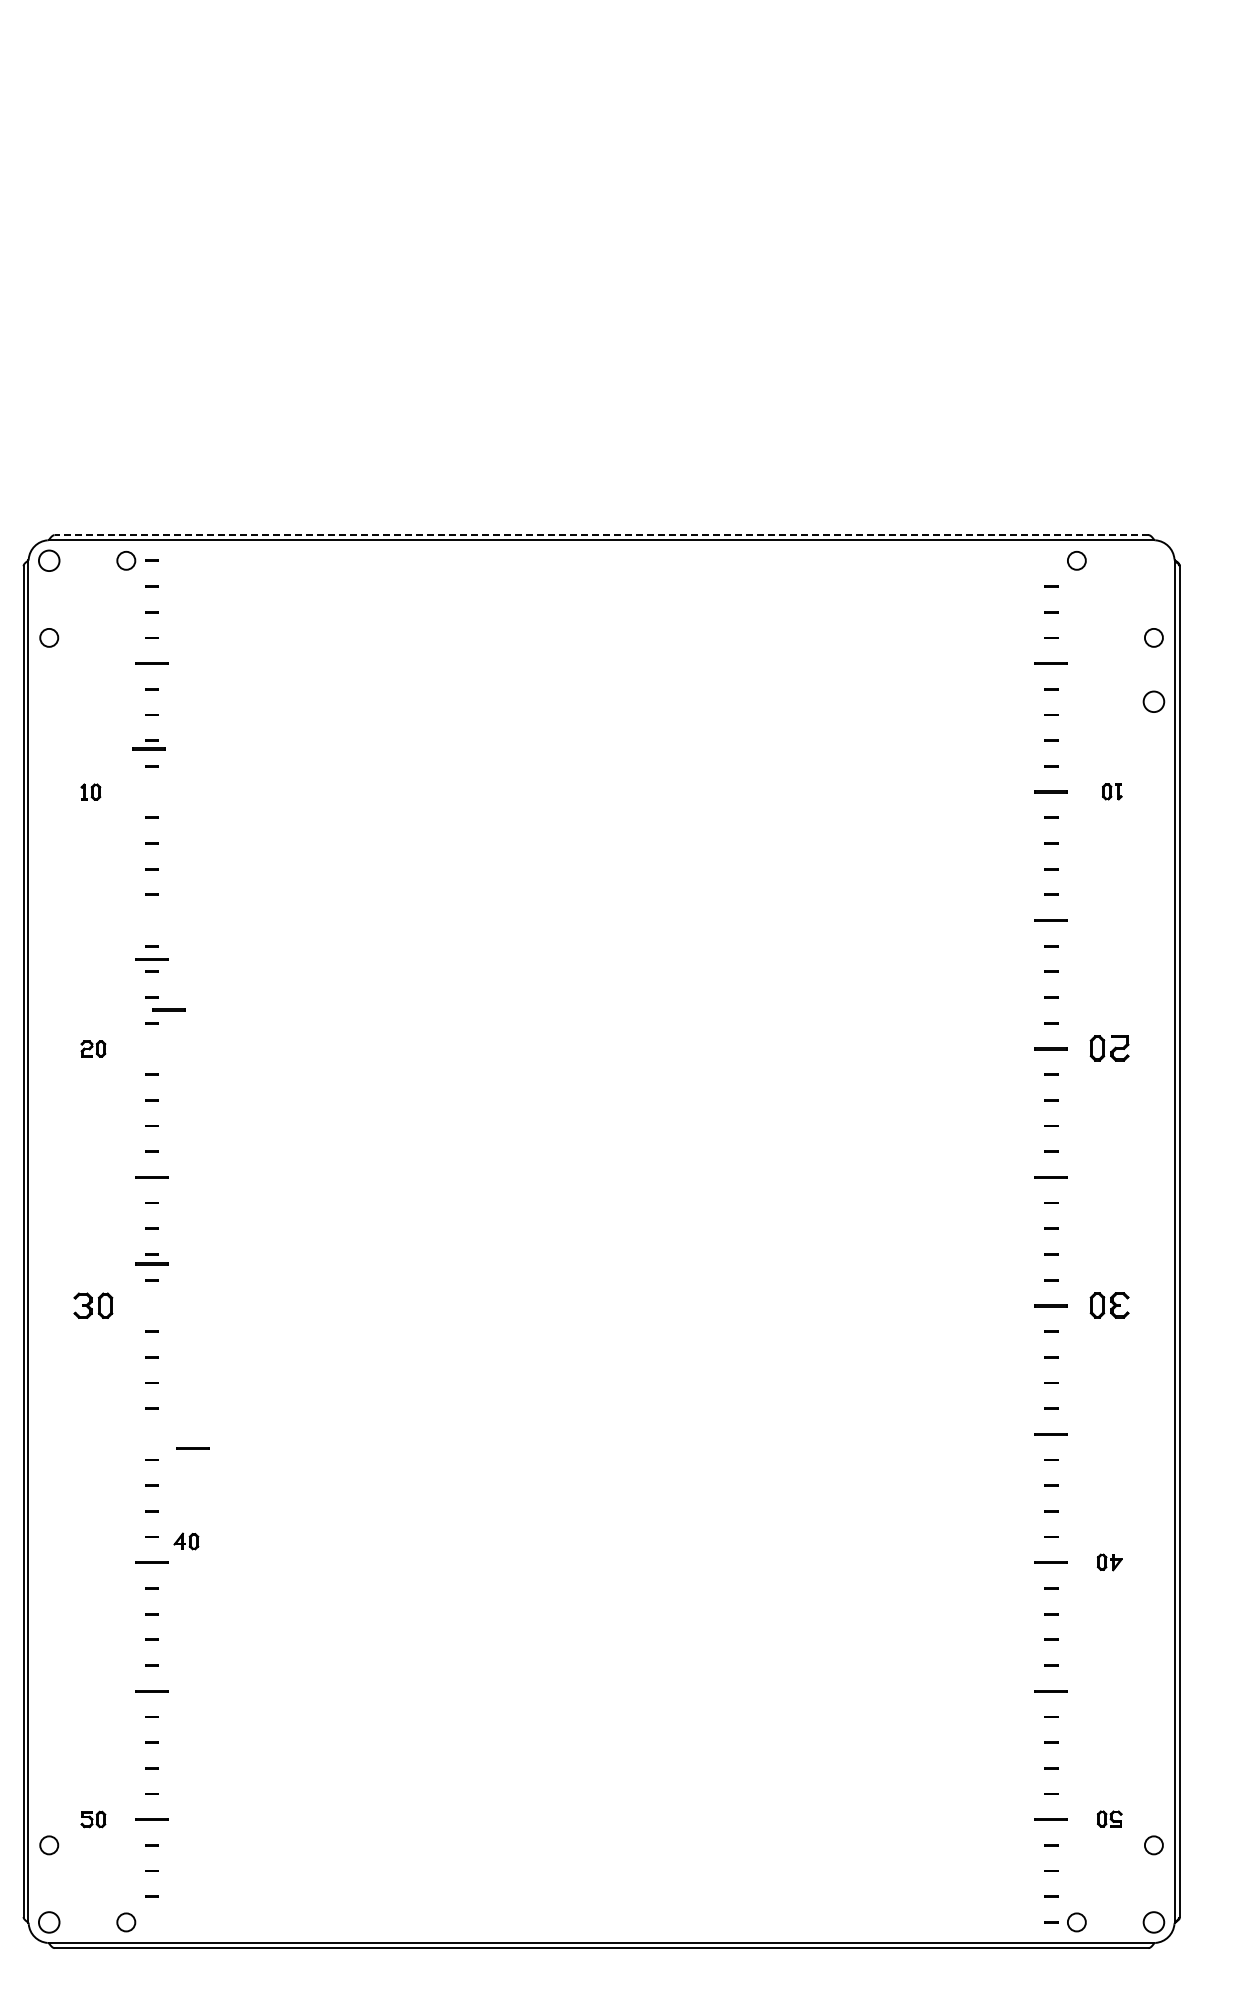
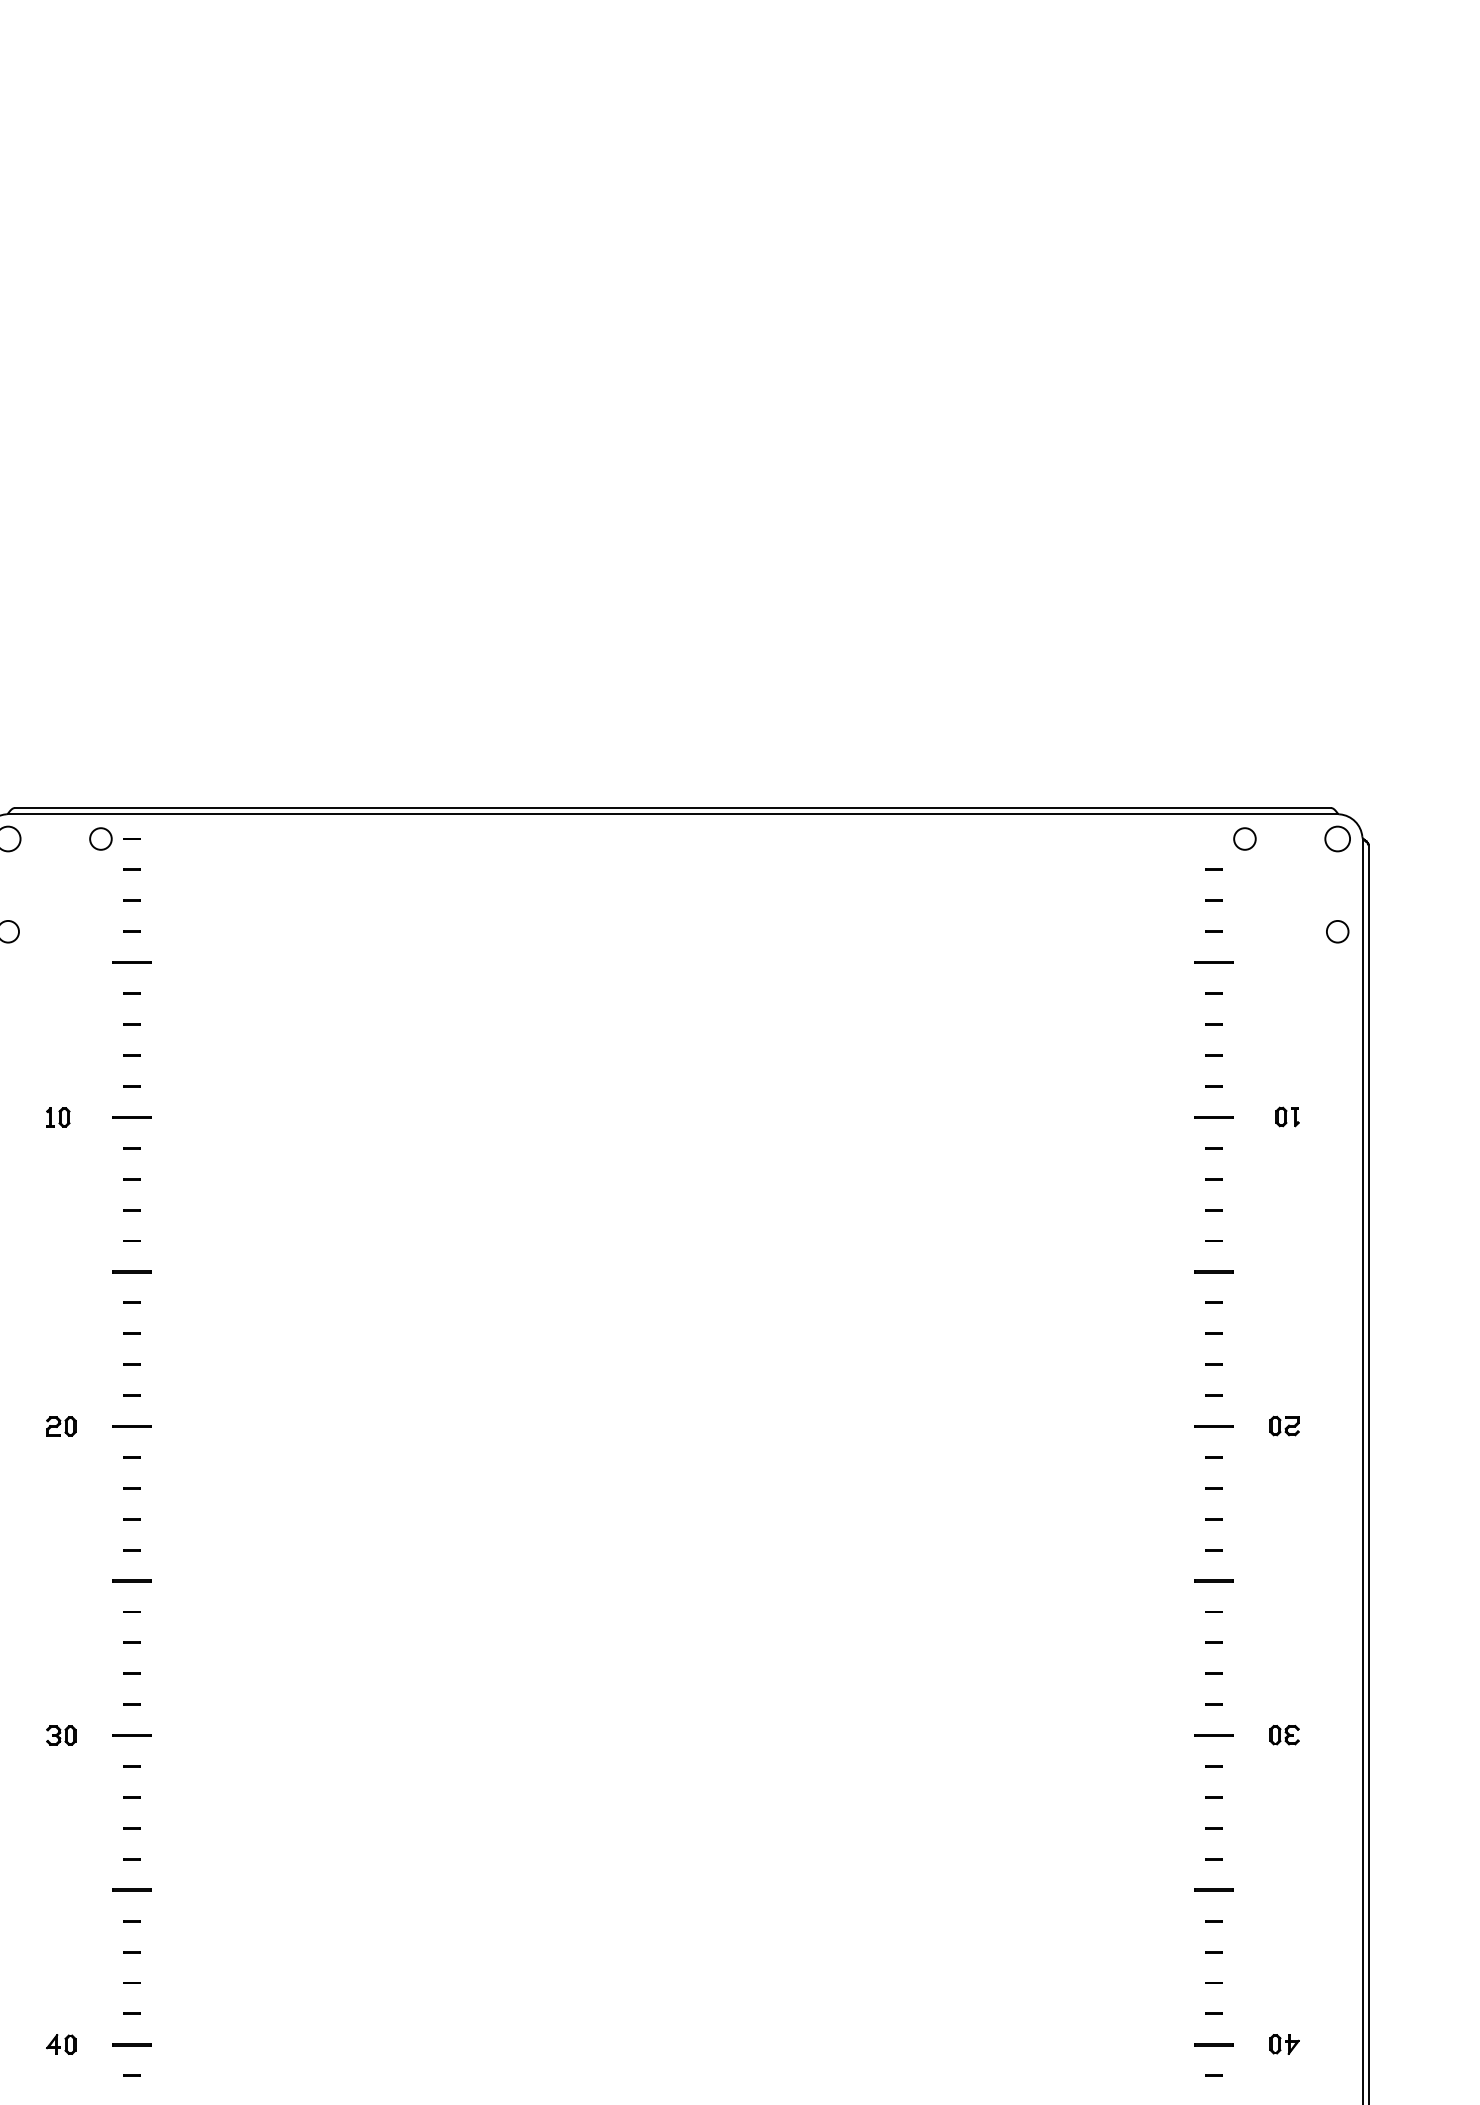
line: (601, 535) -> (672, 808), dashed -> solid
circle: (1153, 701) -> (1337, 838), moved
line: (148, 748) -> (131, 1116), moved
line: (151, 959) -> (131, 1271), moved
line: (168, 1009) -> (131, 1425), moved
part: (1109, 1048) -> (1284, 1425), size x0.62
line: (151, 1263) -> (131, 1735), moved
part: (93, 1305) -> (61, 1735), size x0.62
part: (1109, 1305) -> (1284, 1735), size x0.62
line: (192, 1448) -> (131, 1890), moved
part: (186, 1541) -> (61, 2044), moved

